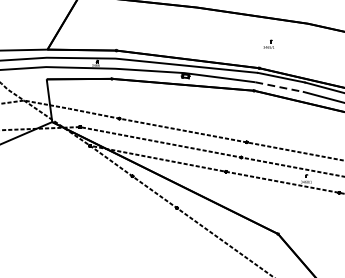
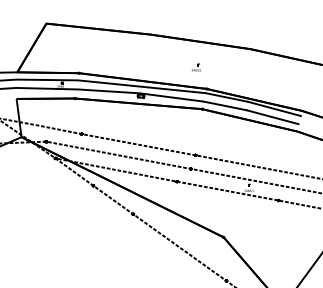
part: (268, 44) -> (196, 67), moved
line: (280, 87) -> (225, 106), dashed -> solid

